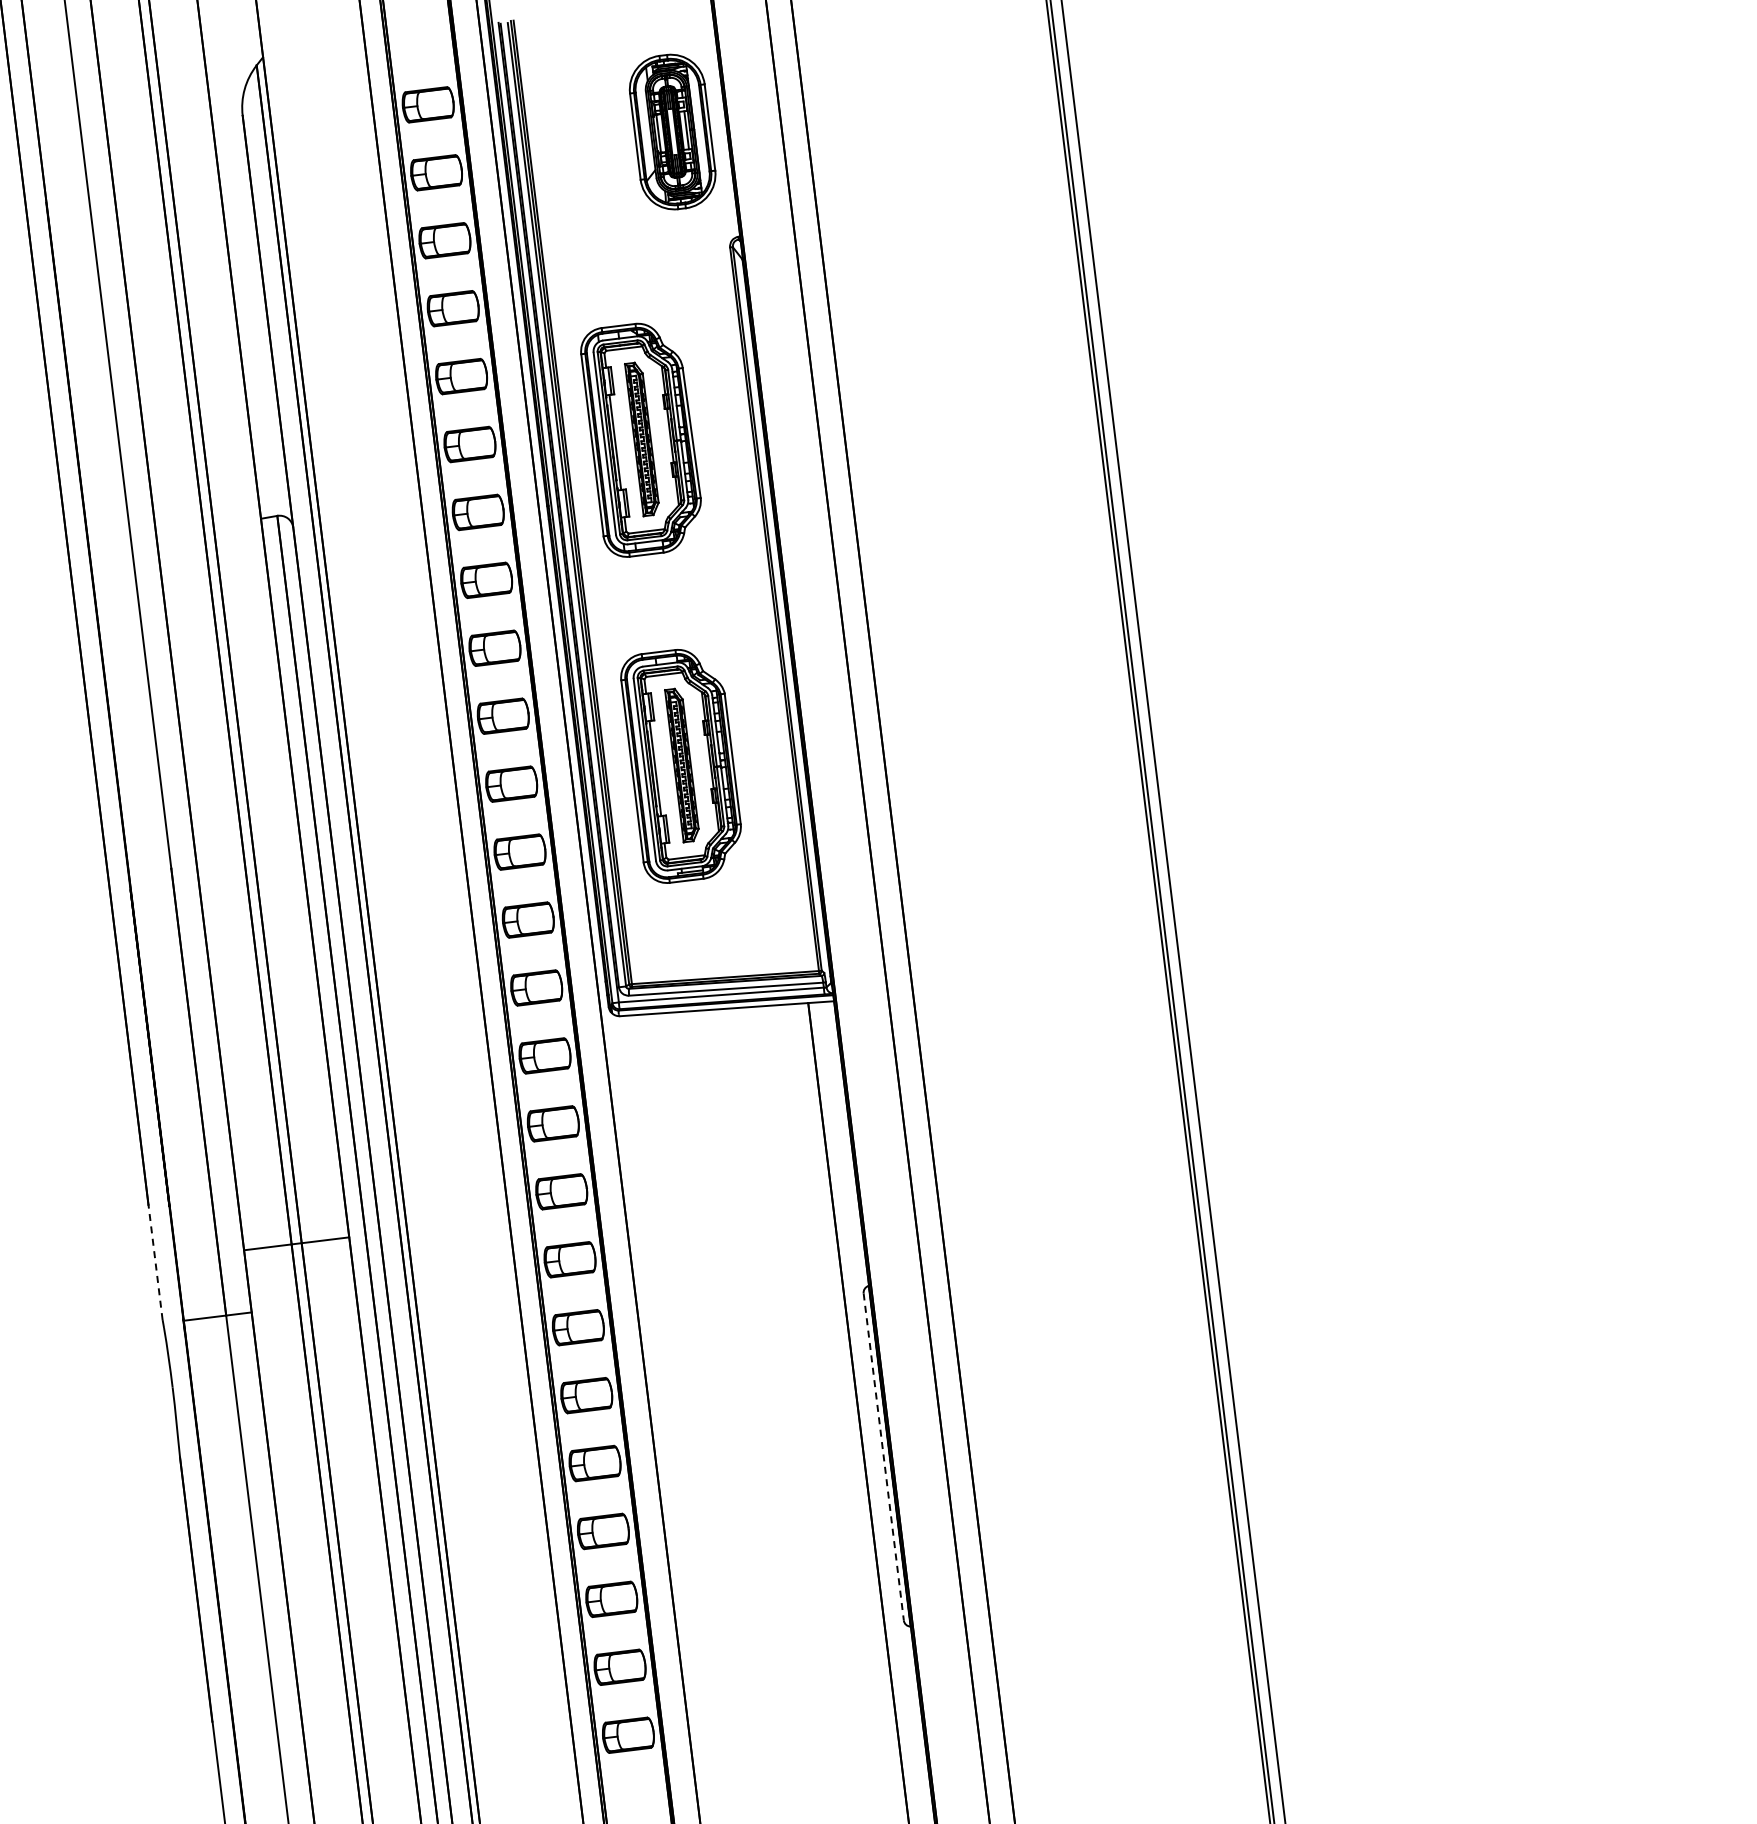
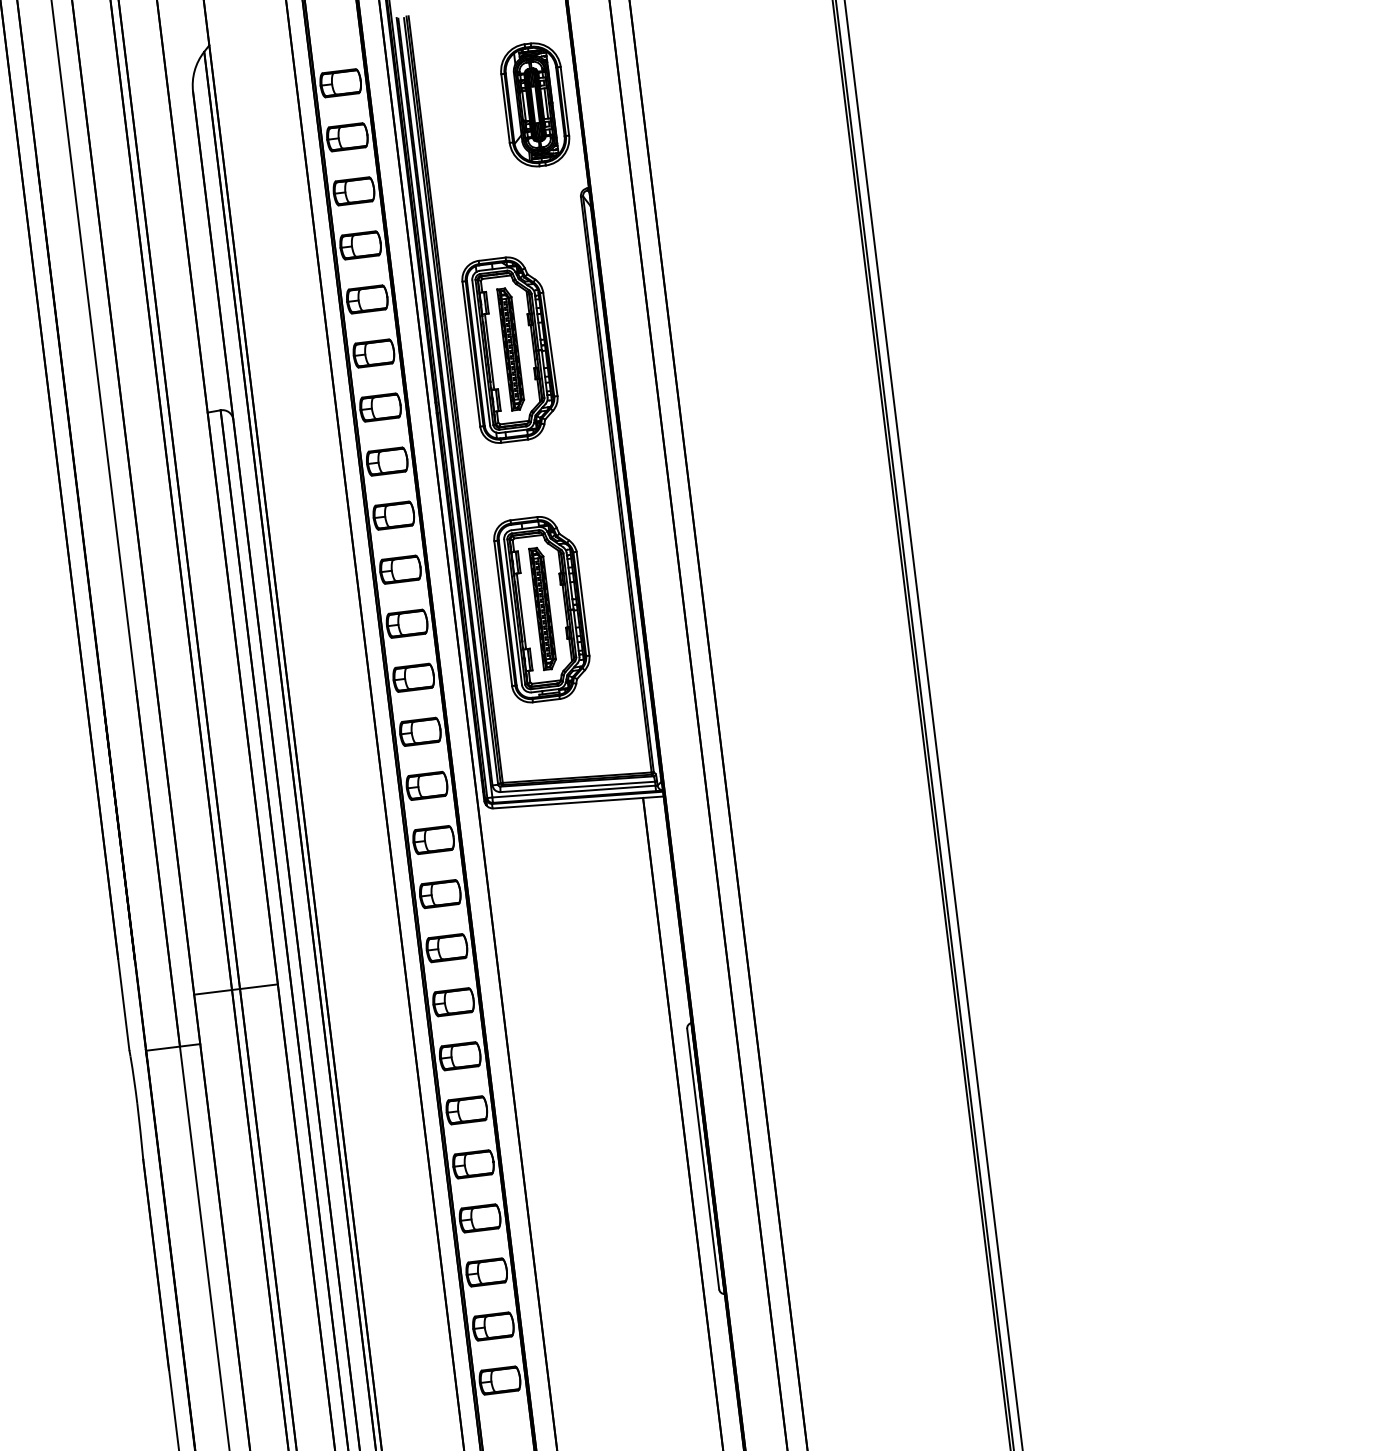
line: (155, 1261) -> (123, 1003), dashed -> solid
line: (883, 1457) -> (702, 1159), dashed -> solid

